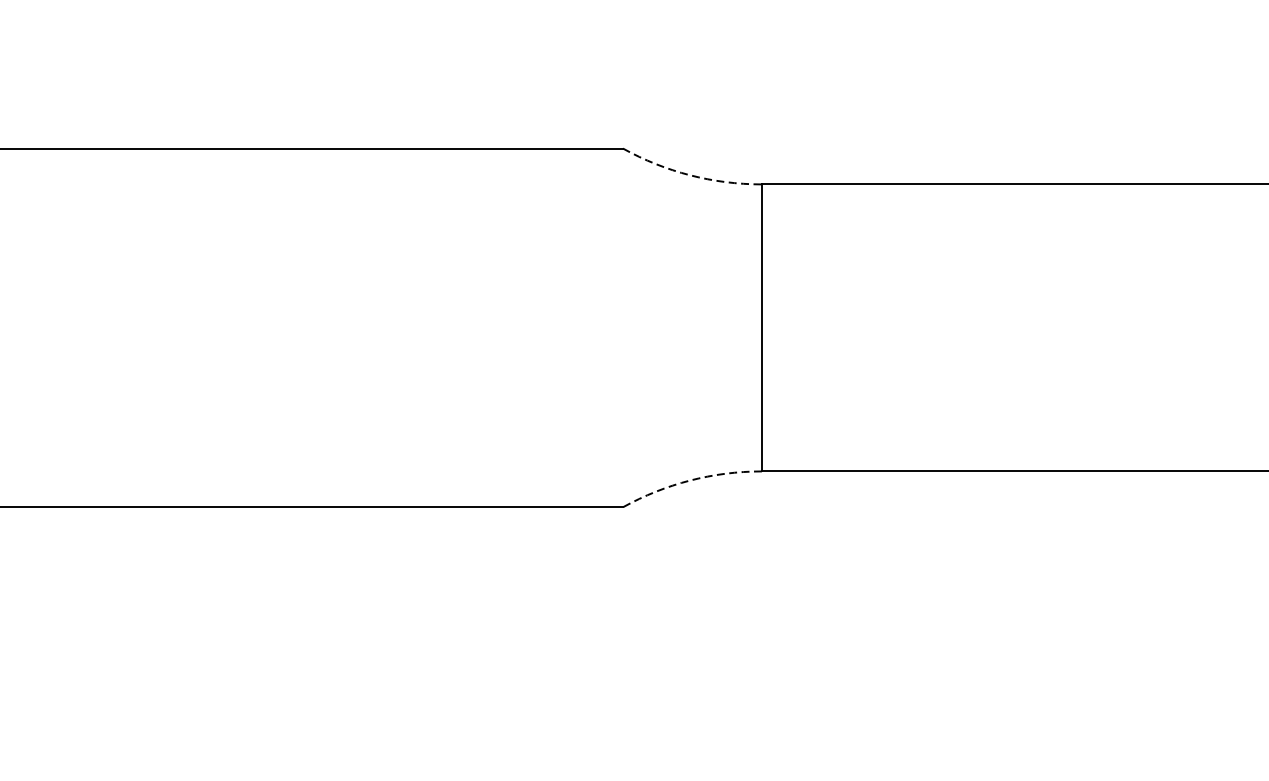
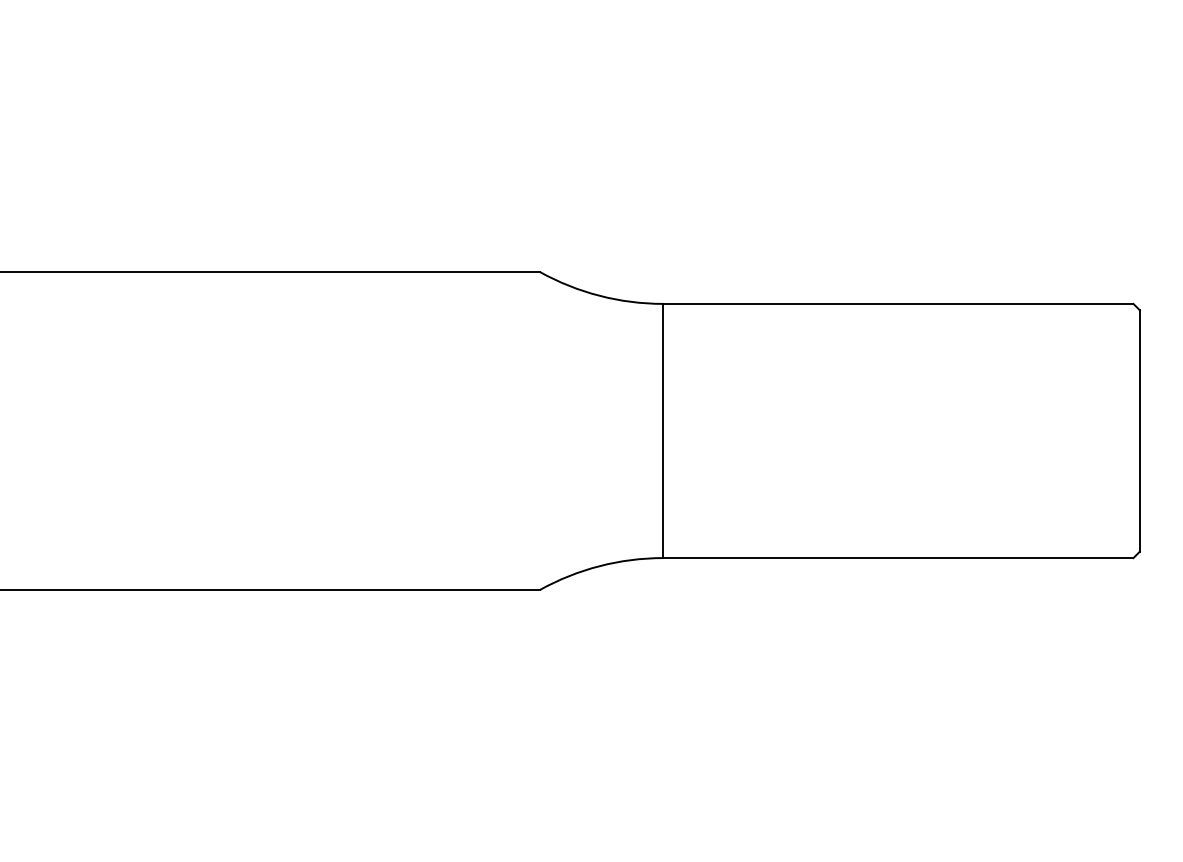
arc: (689, 174) -> (599, 295), dashed -> solid
arc: (689, 480) -> (599, 566), dashed -> solid

